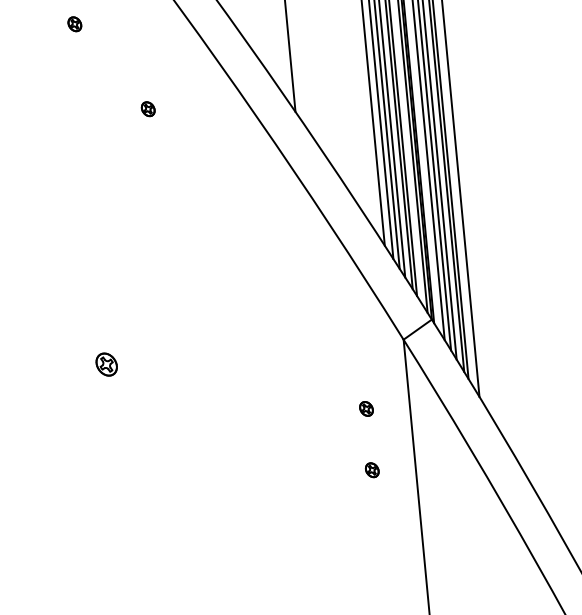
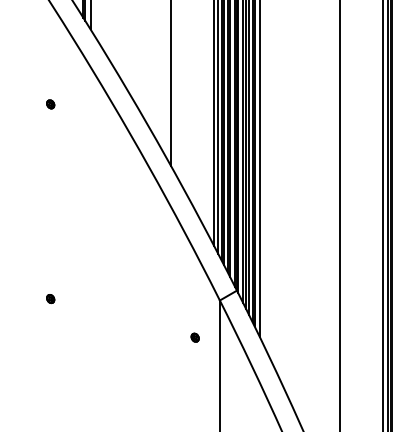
part: (147, 109) -> (87, 156), removed
part: (106, 365) -> (50, 299), size x0.62
part: (371, 469) -> (194, 372), removed

